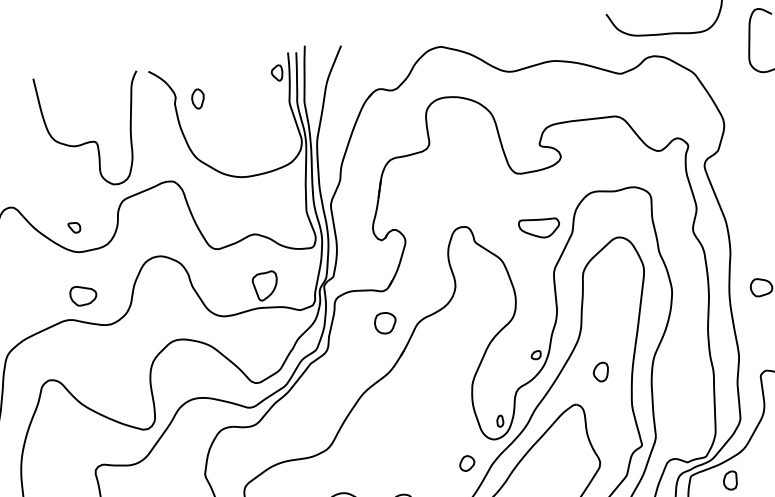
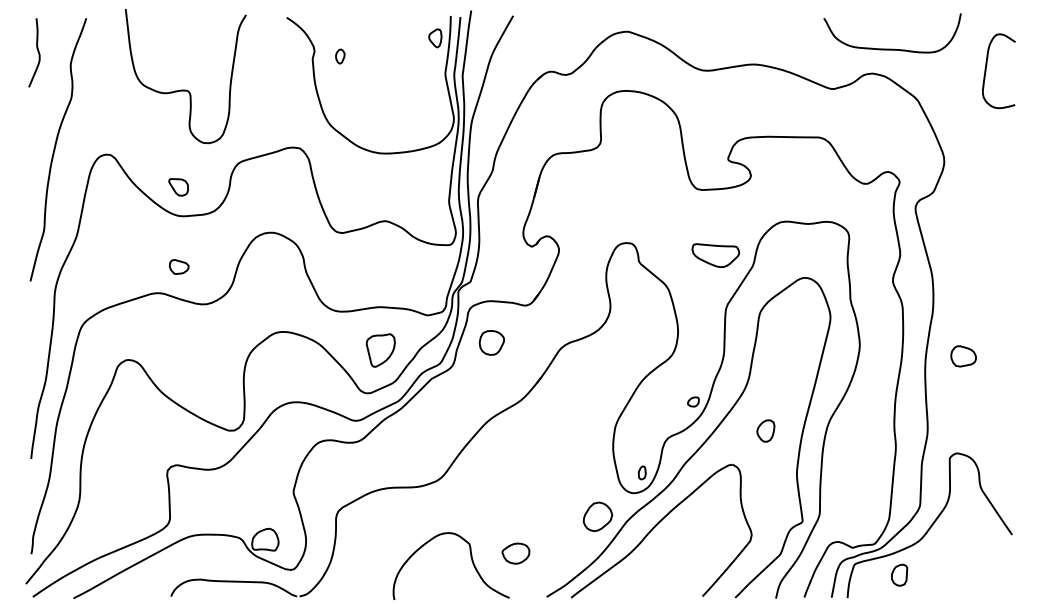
part: (198, 98) -> (340, 56), size x0.62
curve: (92, 140) -> (185, 89), moved
part: (74, 227) -> (178, 187), size x1.43
part: (265, 286) -> (380, 350), moved
part: (83, 295) -> (179, 266), size x0.62
part: (385, 322) -> (491, 342), moved
part: (466, 463) -> (597, 516), size x1.67

